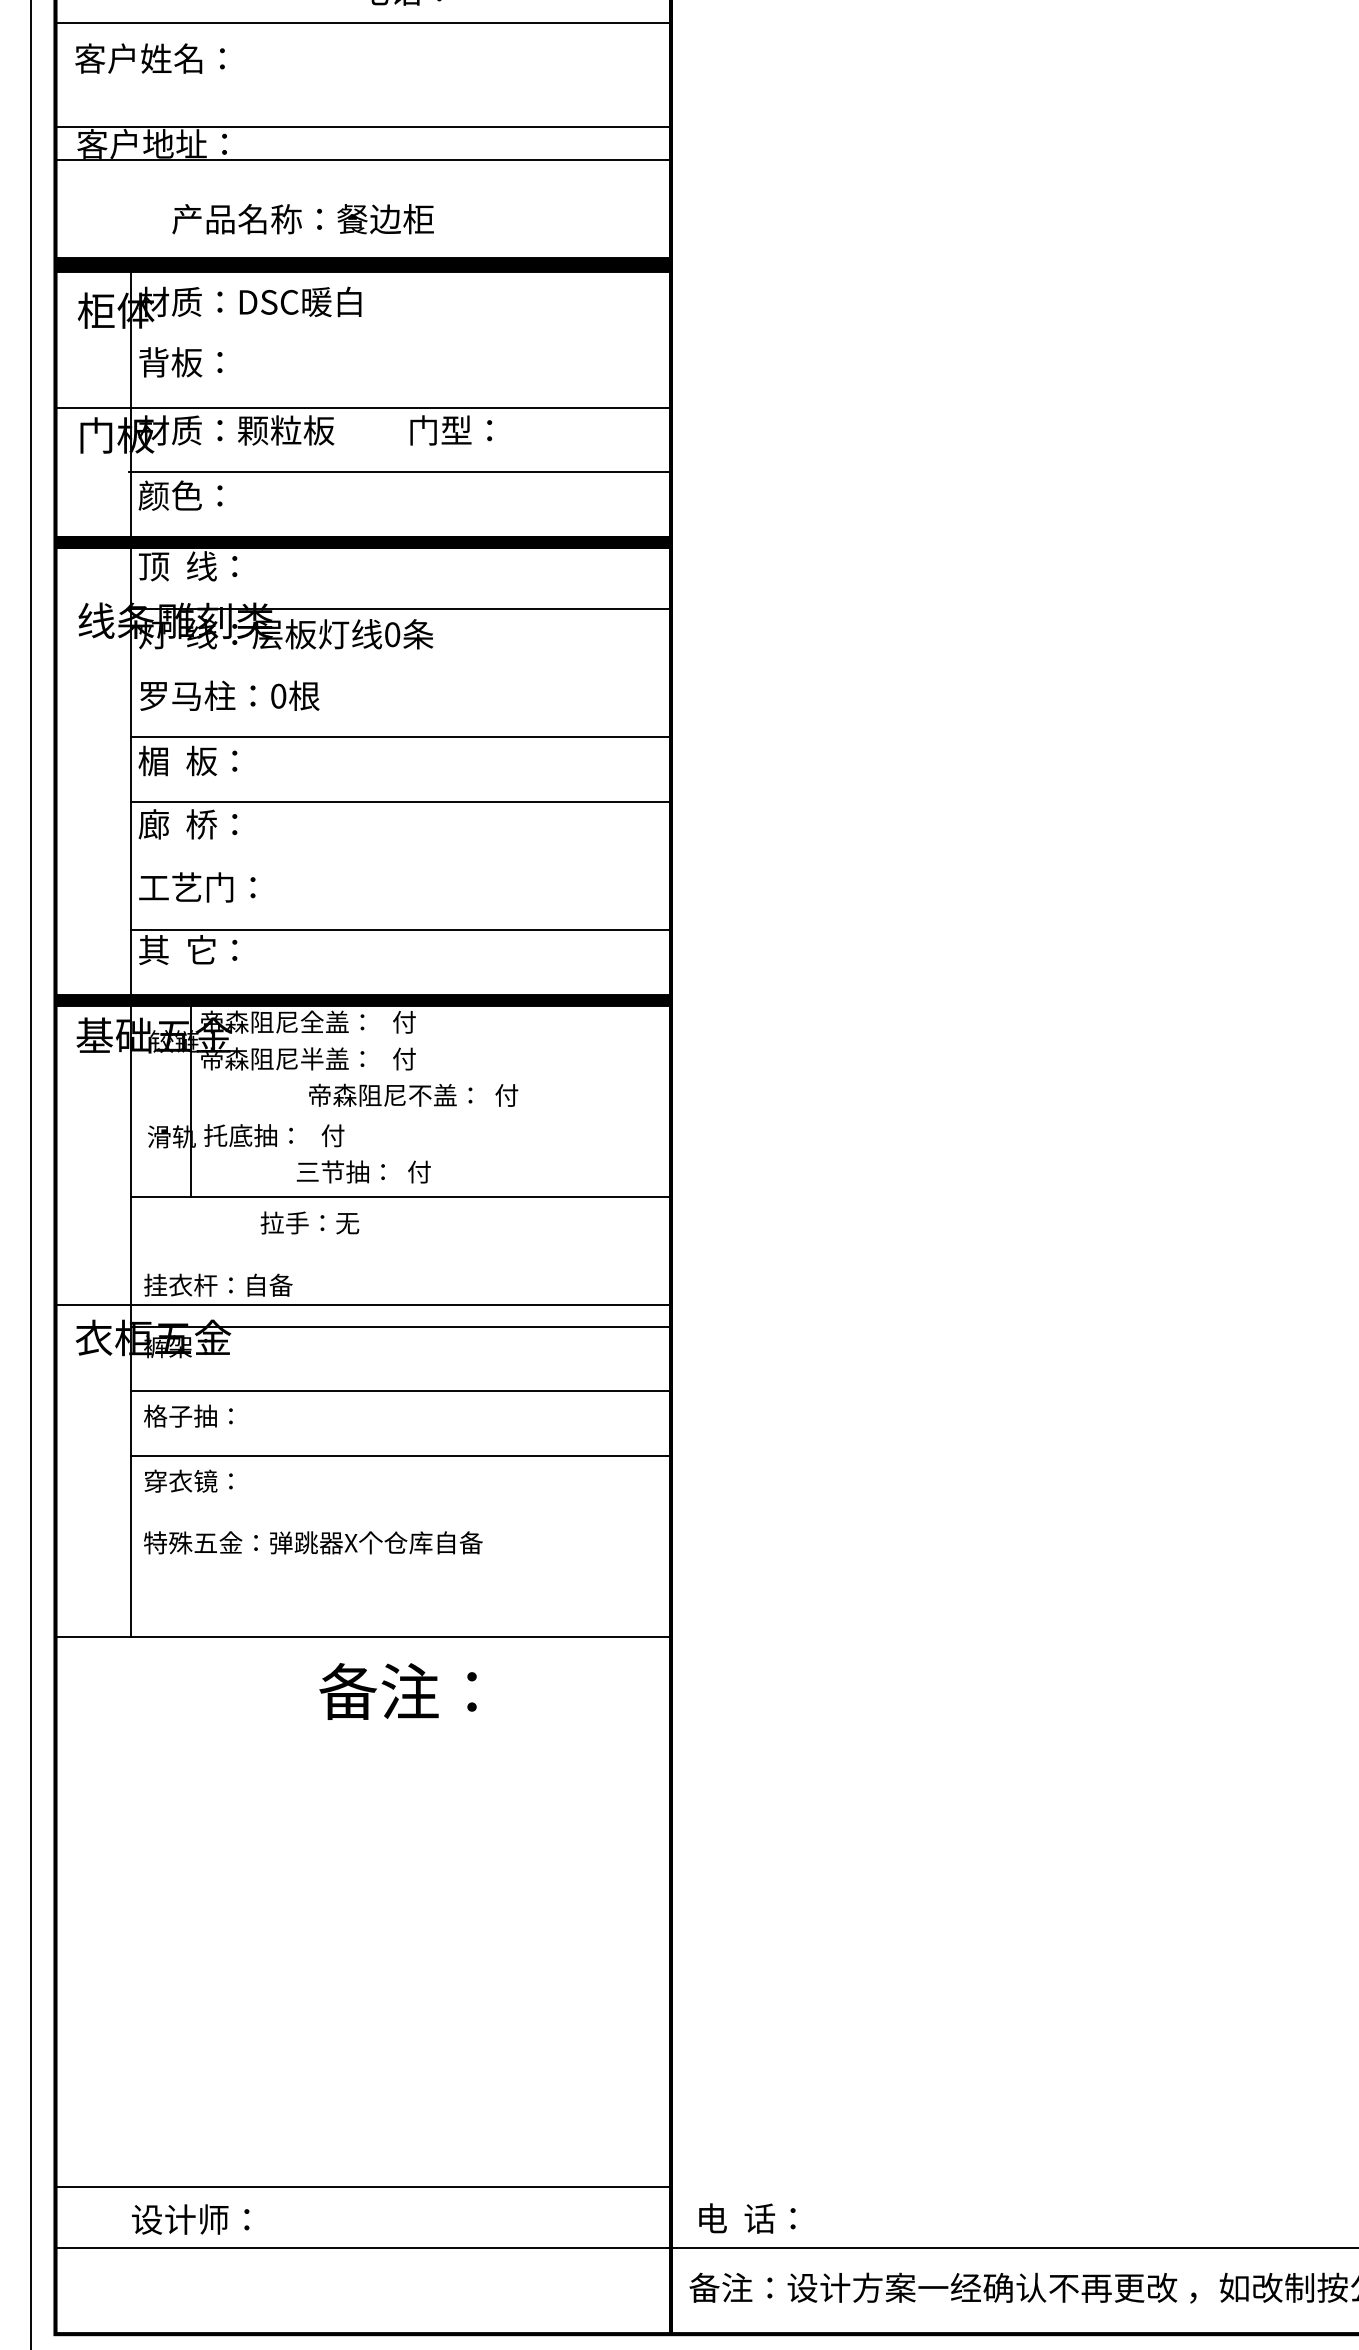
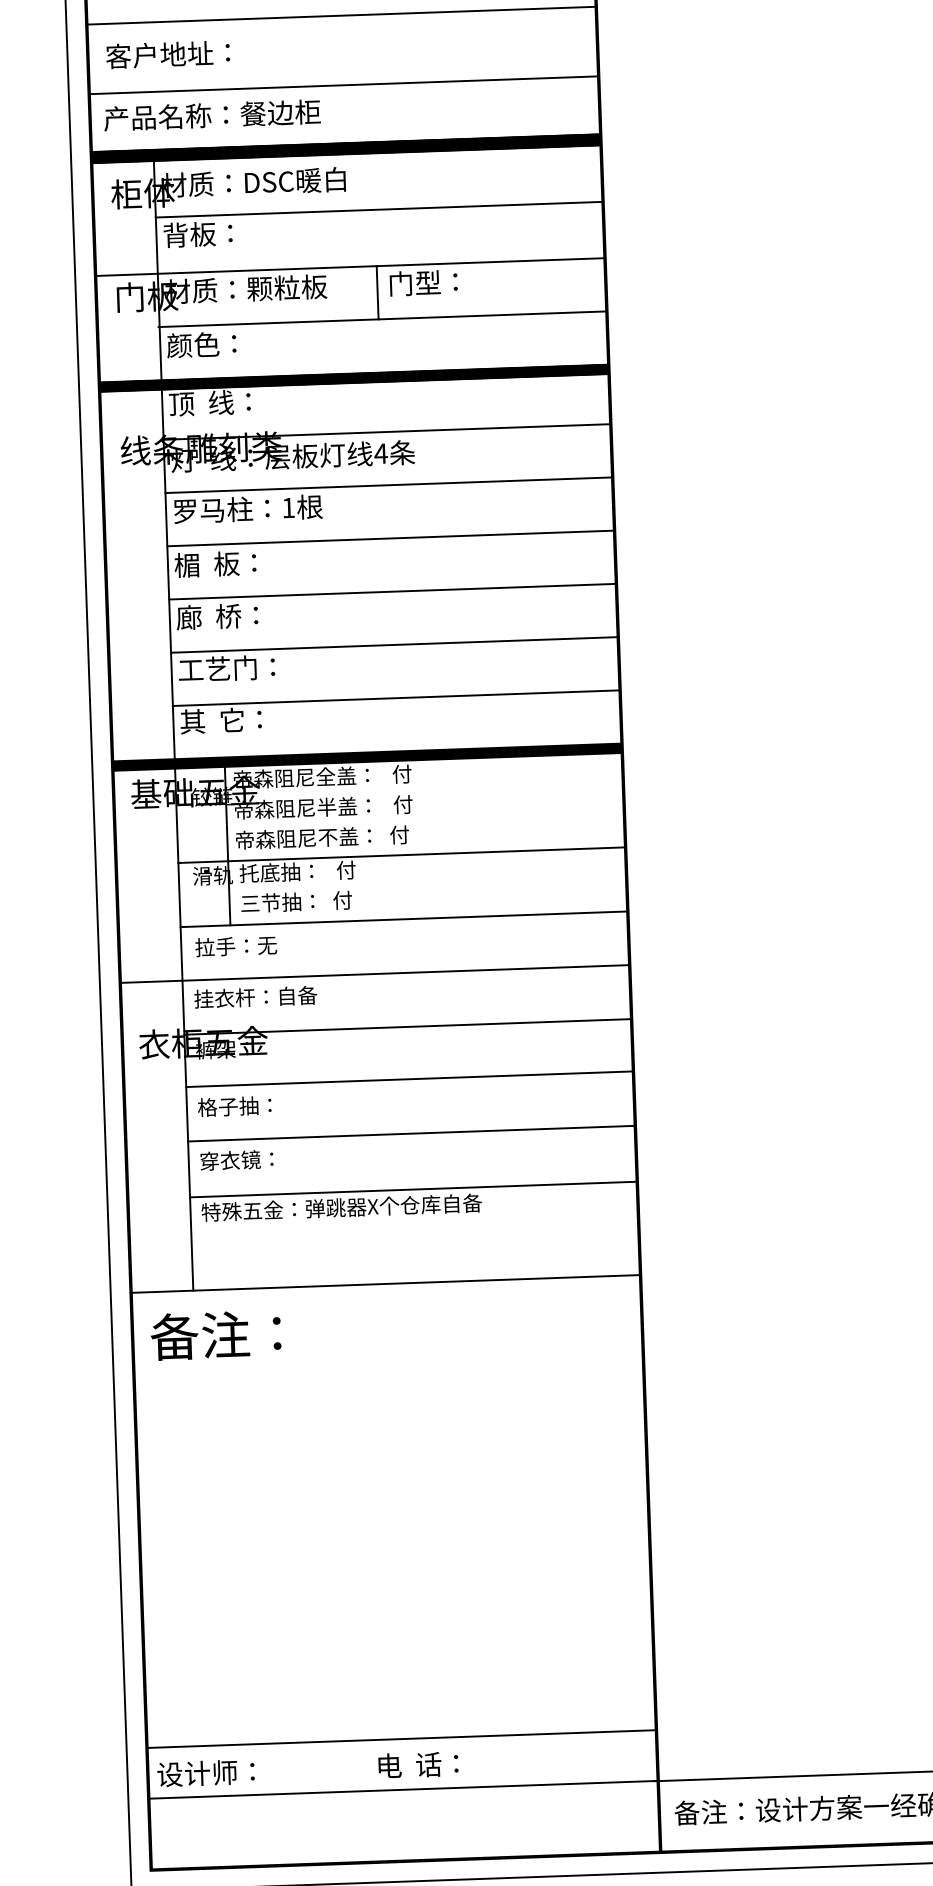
line: (363, 127) -> (344, 85), moved
line: (364, 160) -> (342, 15), moved
text: (302, 219) -> (211, 115), moved
line: (400, 340) -> (379, 210), added
line: (395, 440) -> (377, 292), added
text: (392, 634) -> (381, 453), 0 -> 4
line: (400, 672) -> (388, 484), added
text: (278, 695) -> (288, 507), 0 -> 1
line: (400, 865) -> (394, 644), added
text: (413, 1094) -> (322, 836), moved
line: (400, 1119) -> (401, 854), added
text: (363, 1171) -> (296, 901), moved
text: (309, 1222) -> (235, 945), moved
line: (363, 1305) -> (375, 974), moved
line: (400, 1523) -> (413, 1189), added
text: (397, 1691) -> (215, 1335), moved
text: (747, 2218) -> (418, 1764), moved
text: (190, 2219) -> (205, 1773), moved

